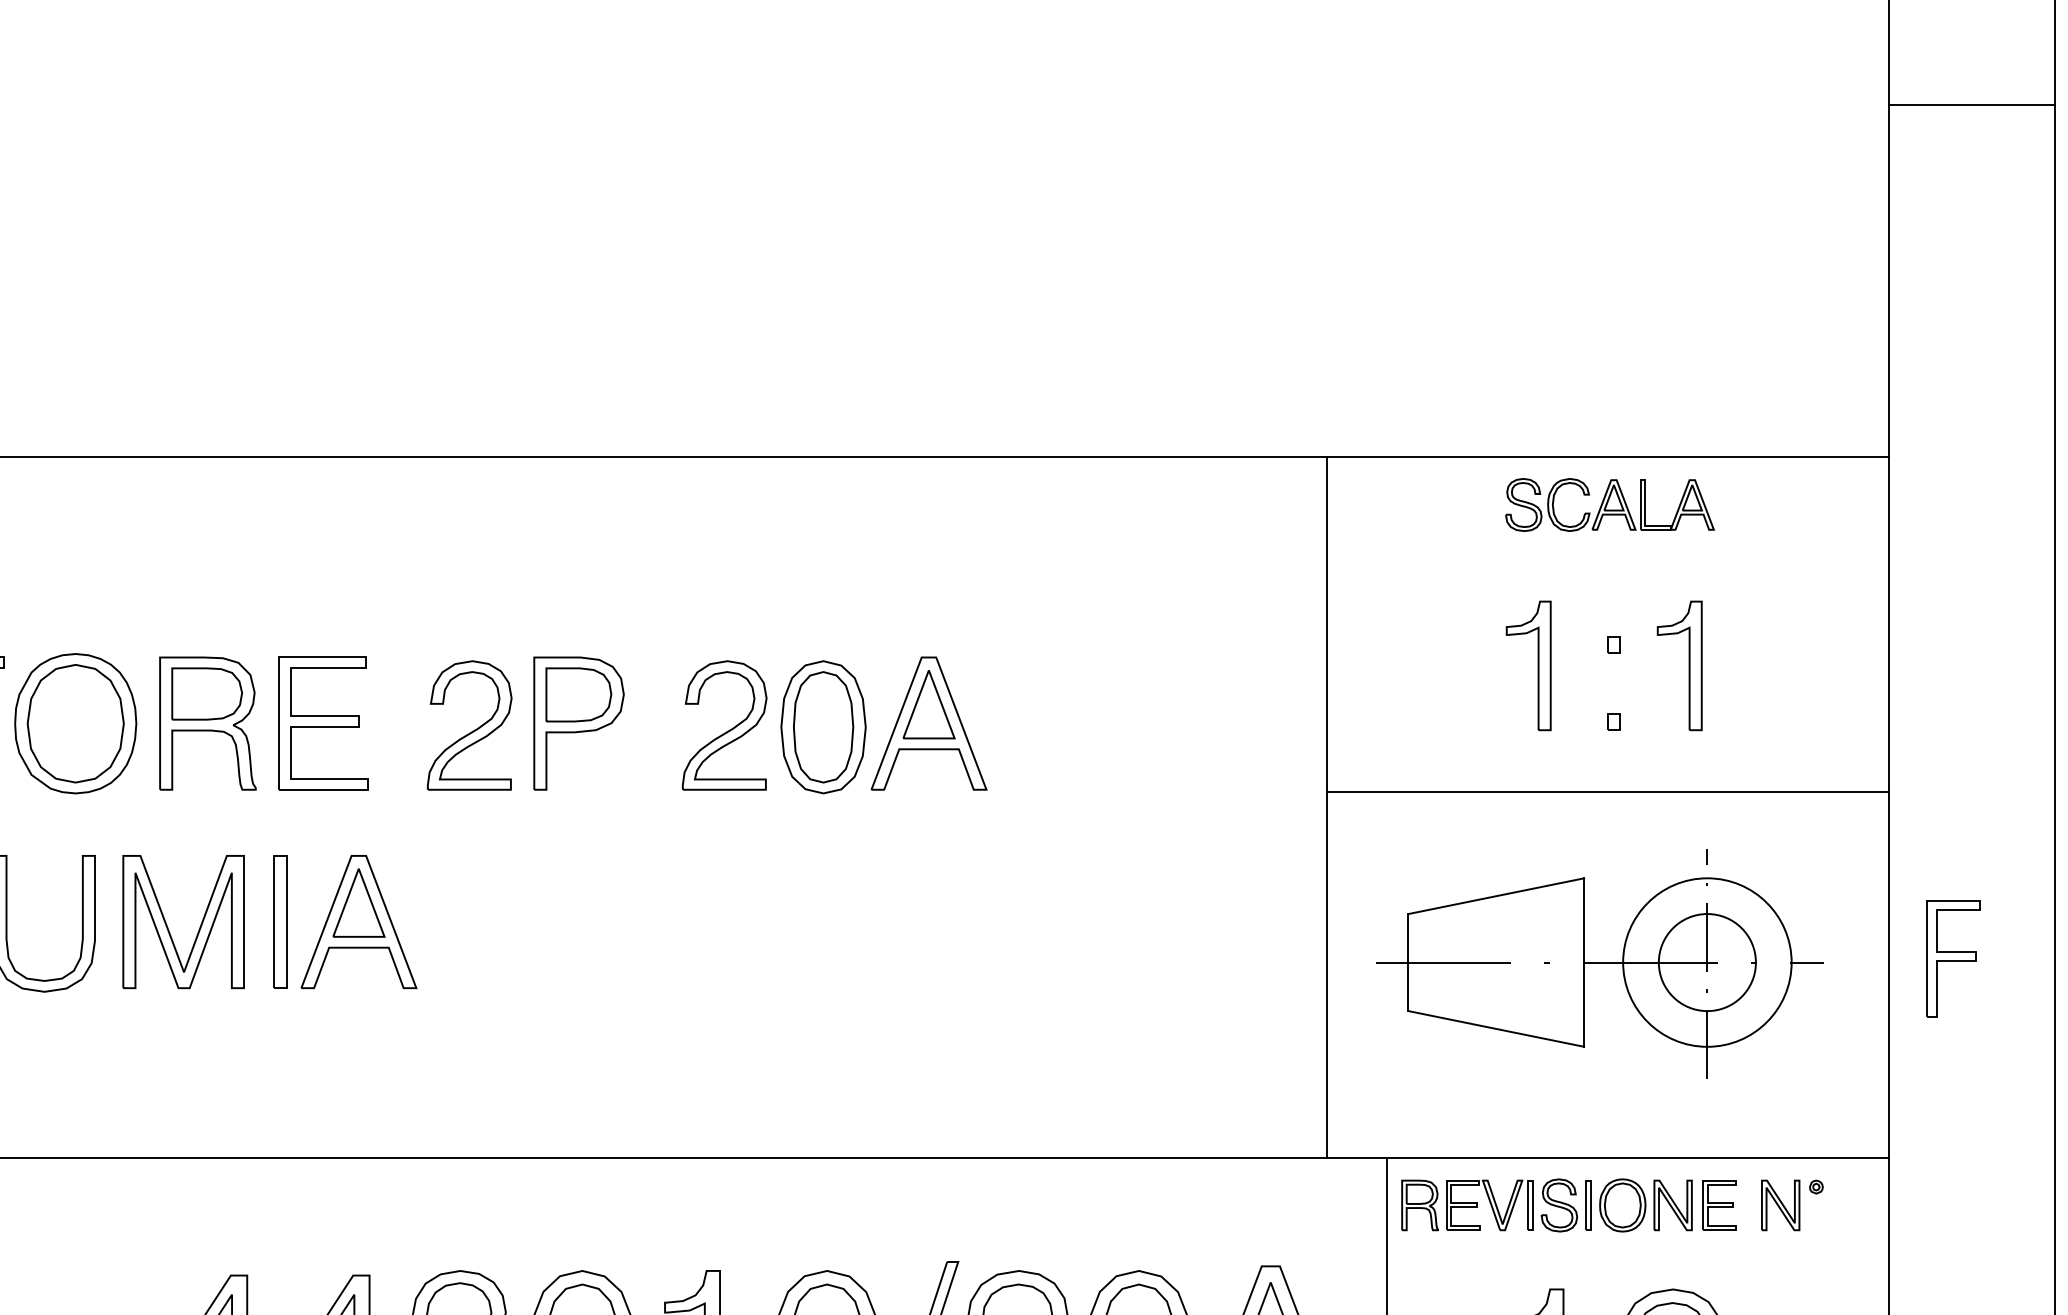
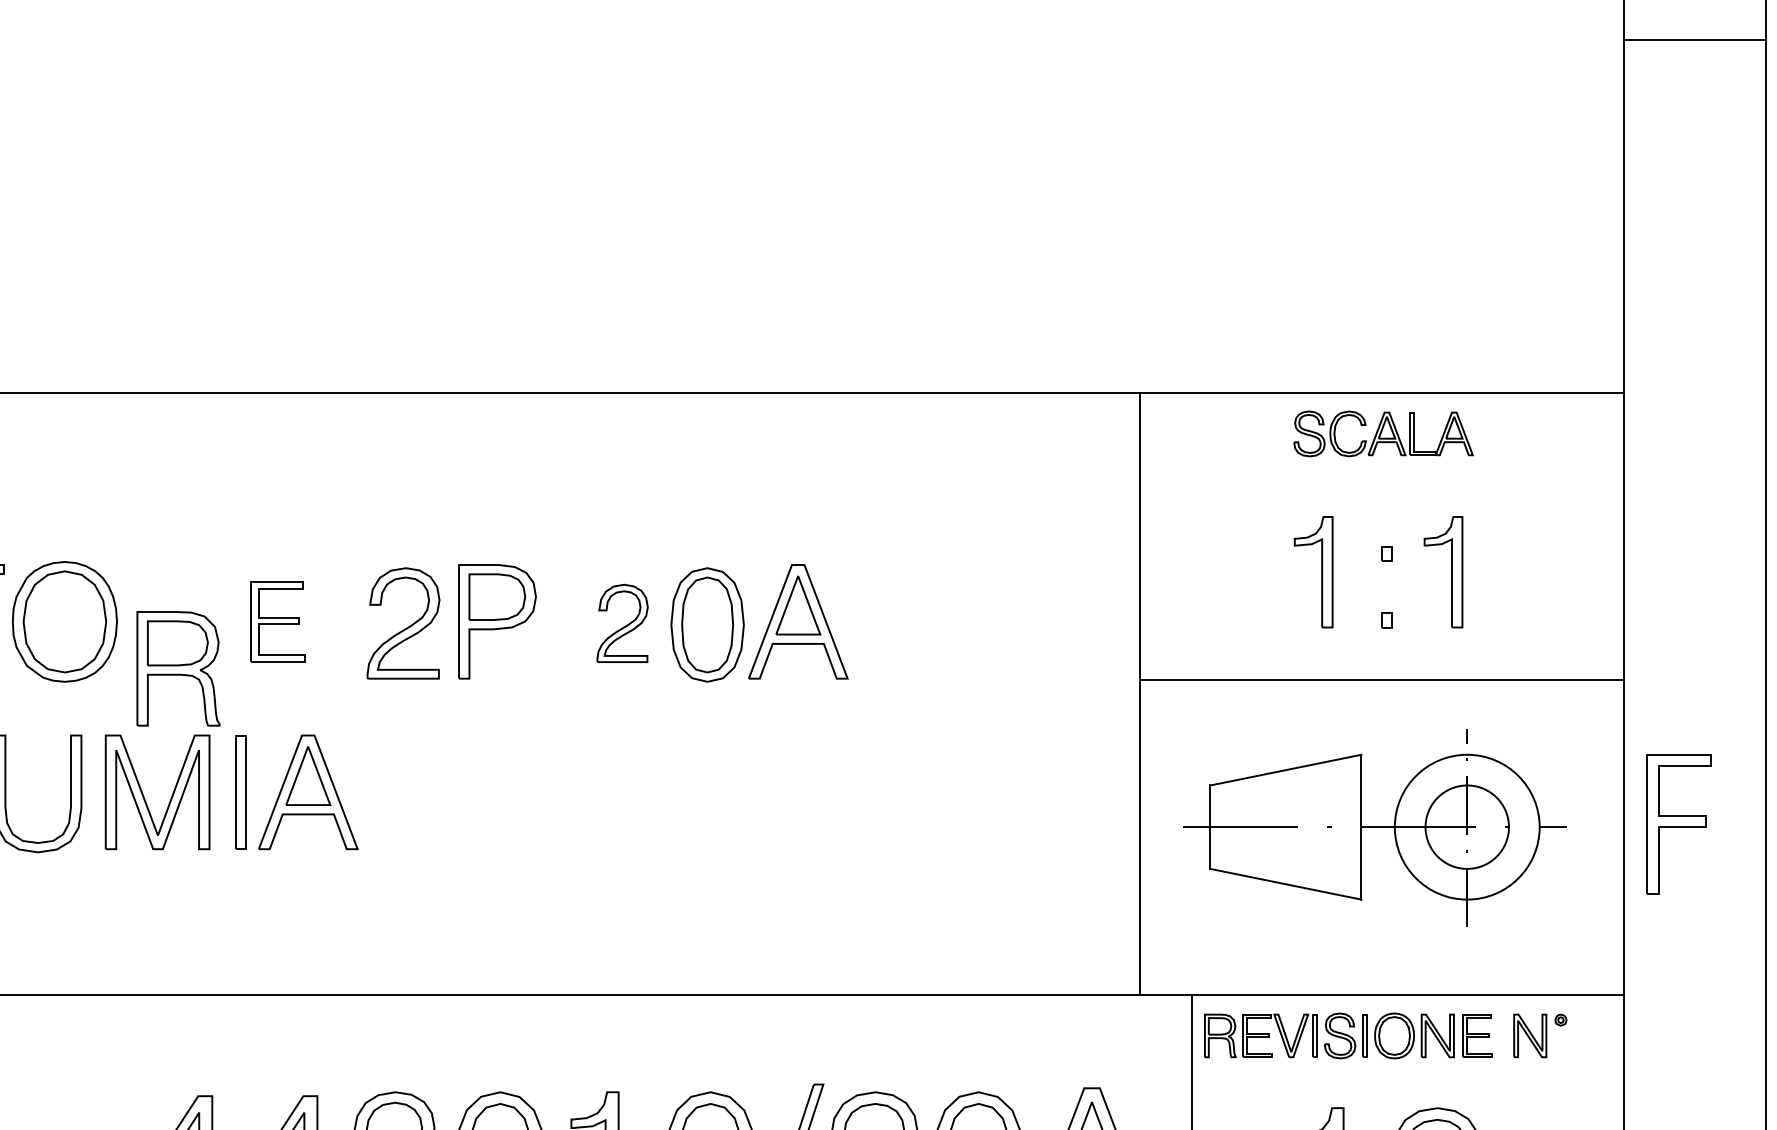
line: (1971, 104) -> (1694, 39), moved
part: (207, 723) -> (178, 668), moved
part: (323, 723) -> (277, 621), size x0.7
part: (724, 725) -> (622, 623), size x0.7
part: (1953, 959) -> (1678, 824), size x1.4

